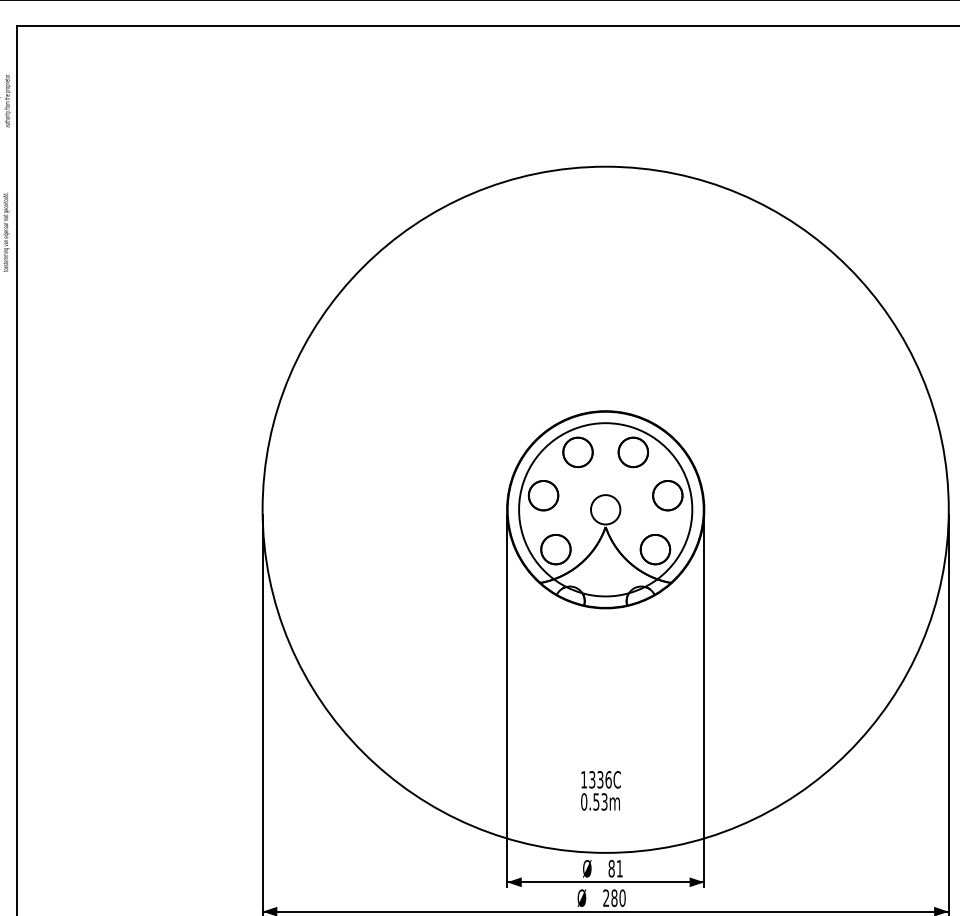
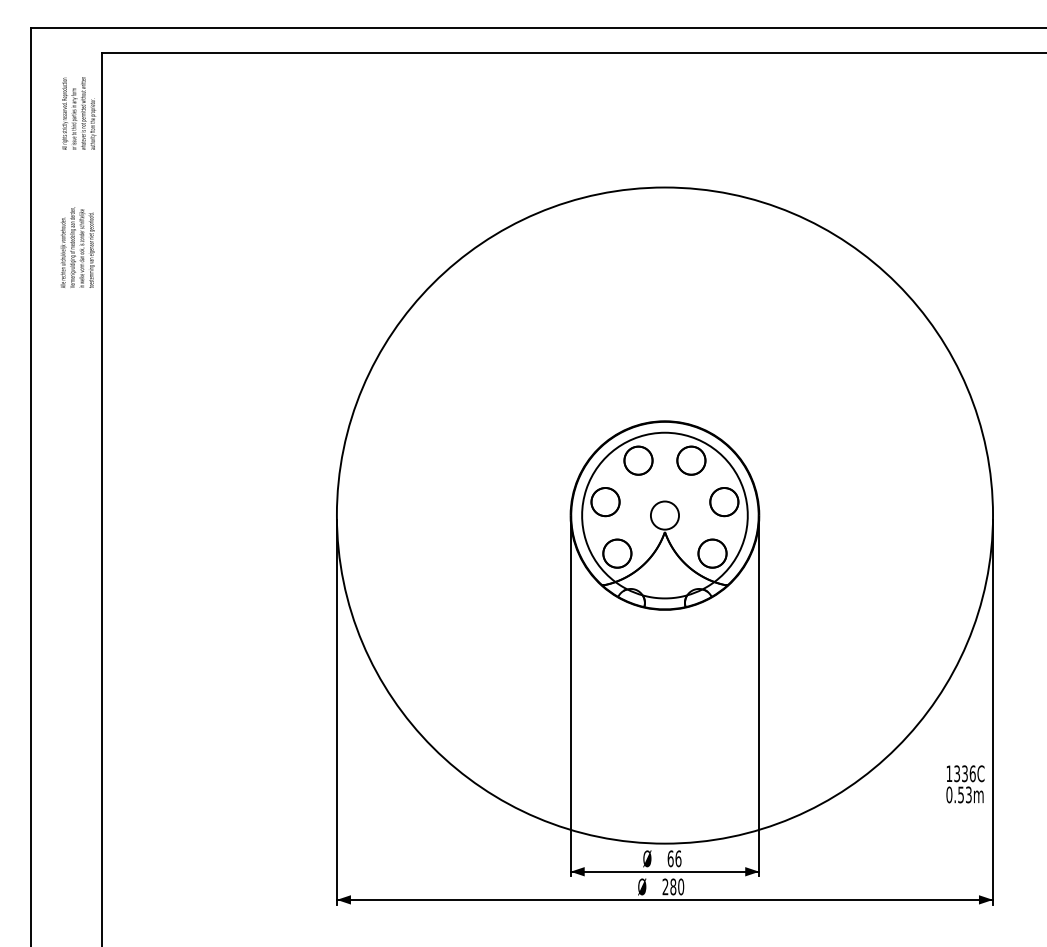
text: (601, 791) -> (965, 784), moved
text: (615, 868) -> (674, 858), 81 -> 66

